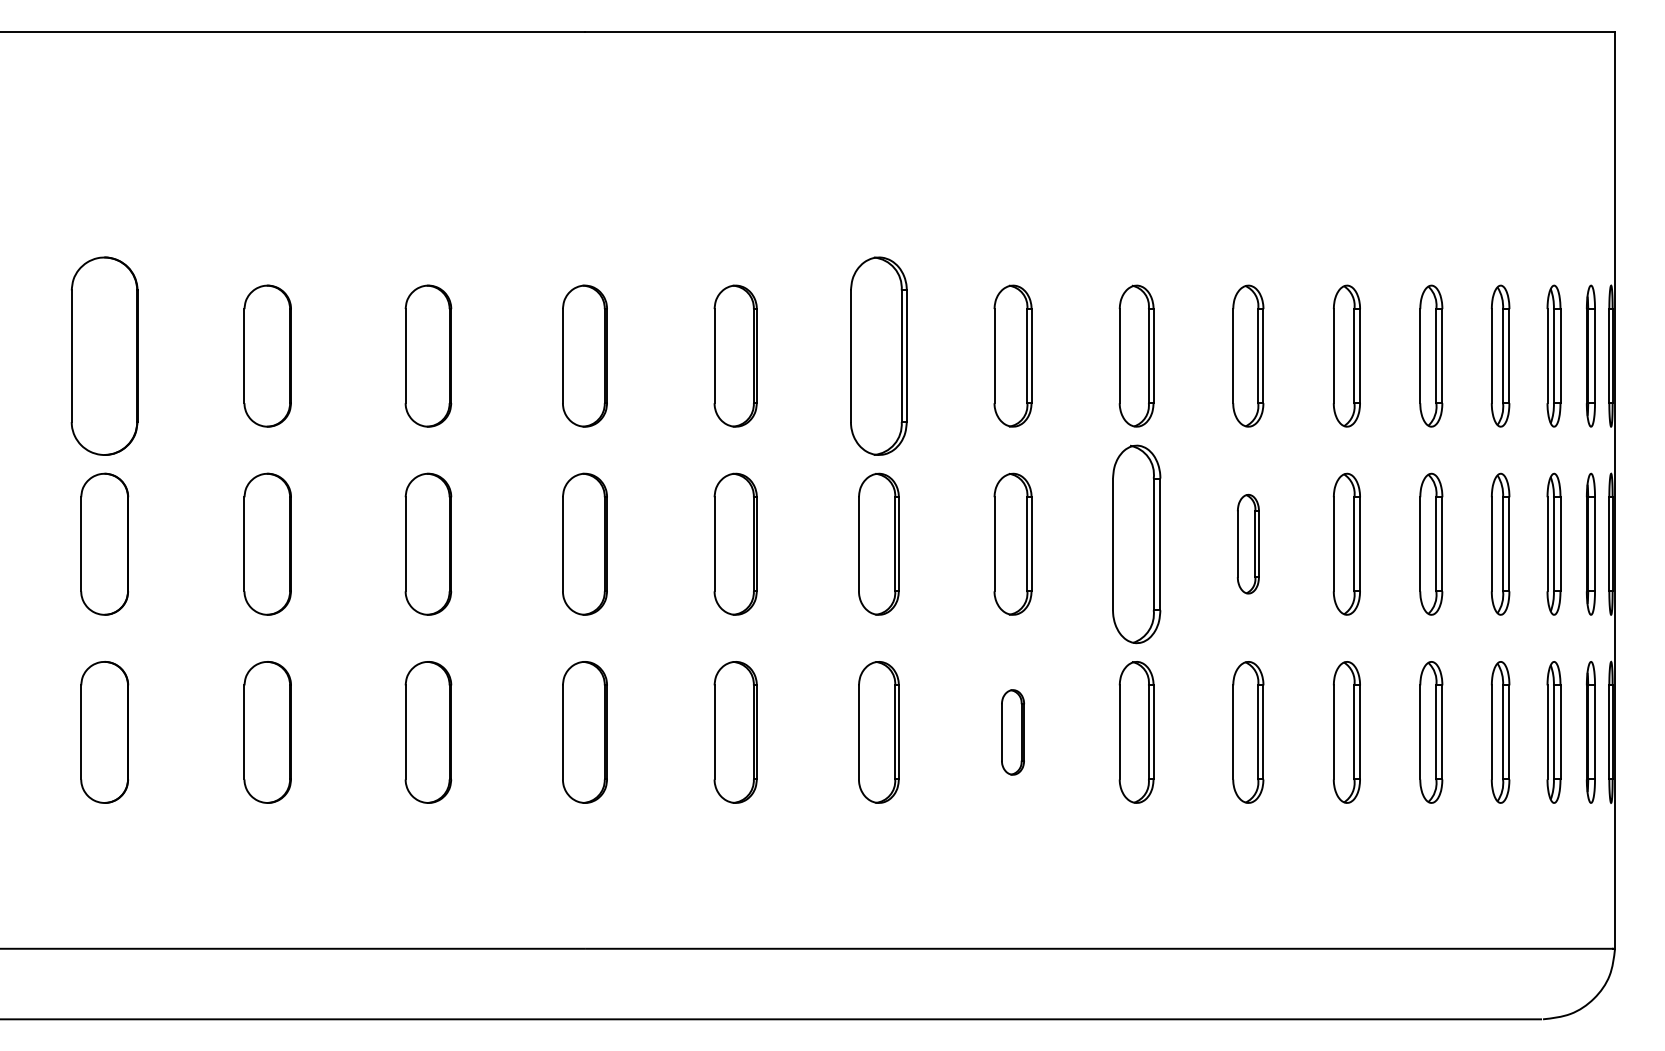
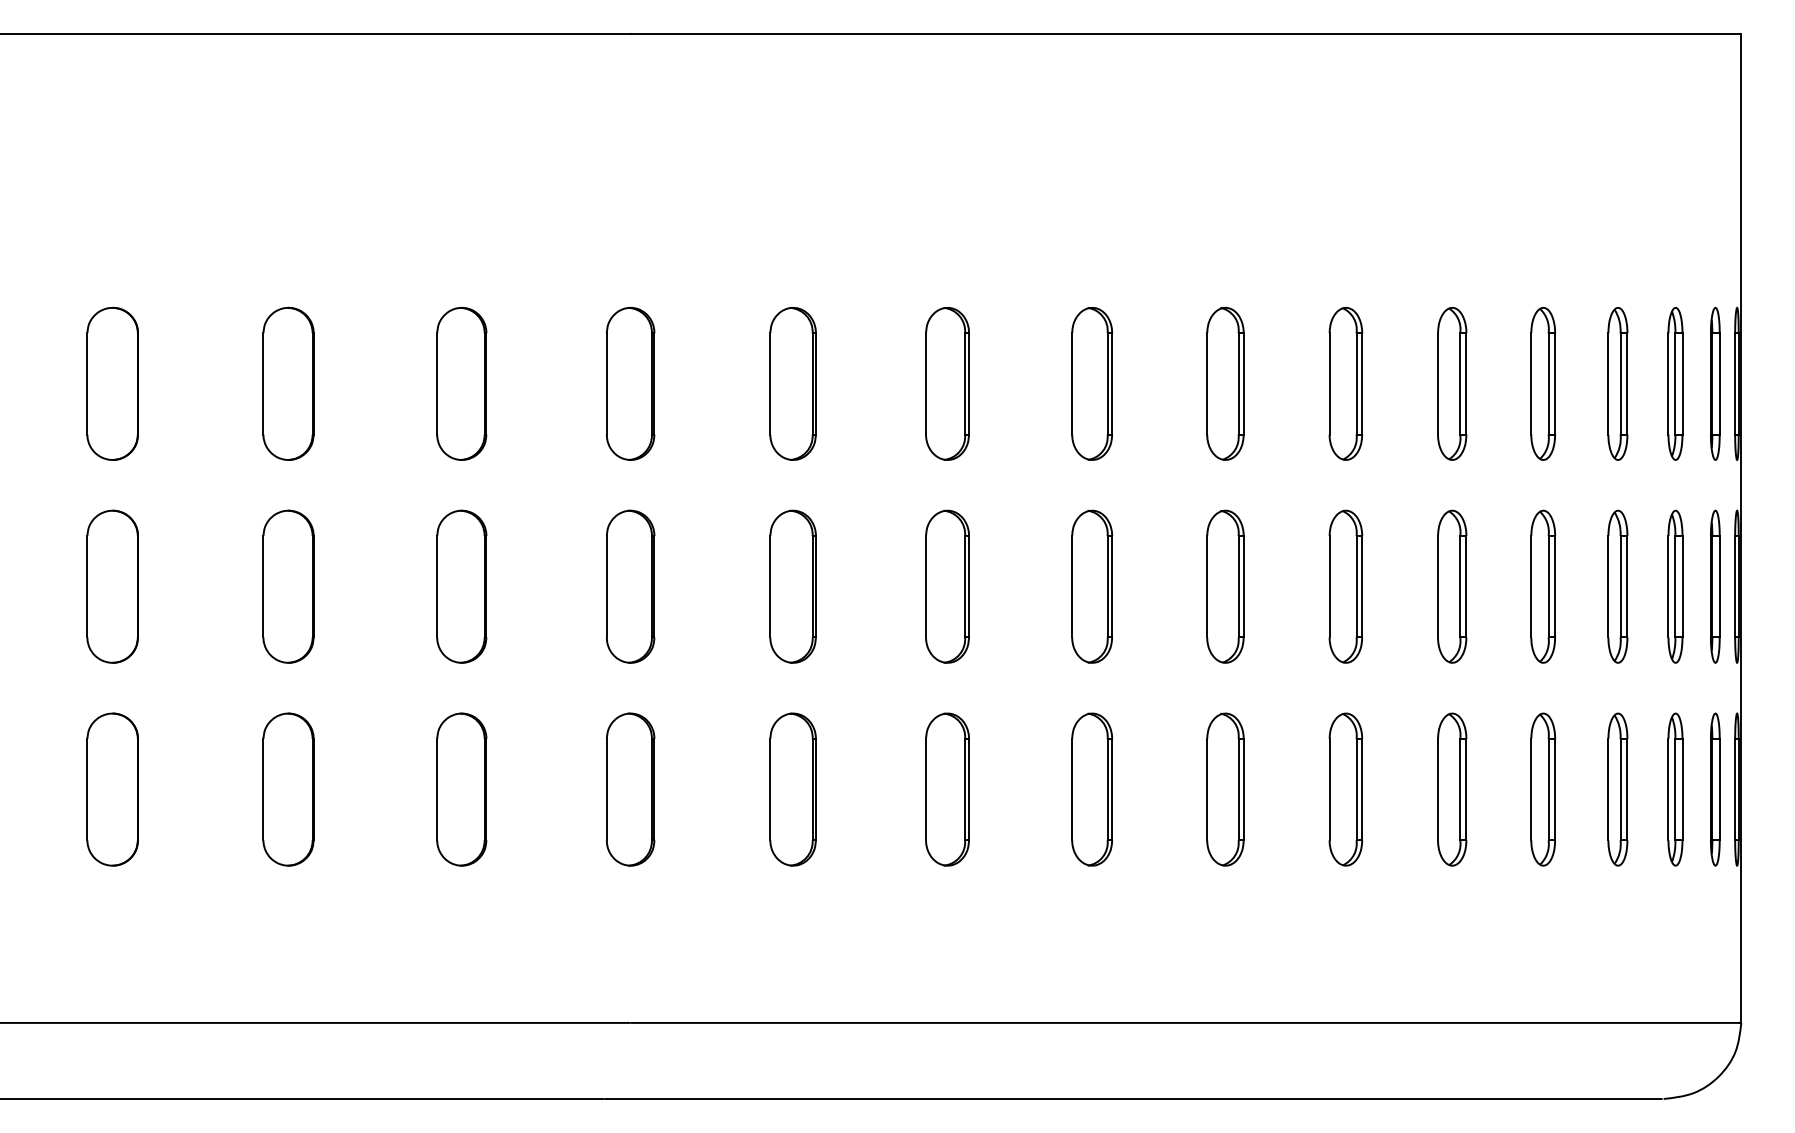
part: (104, 355) -> (112, 383), size x0.71
part: (878, 355) -> (947, 383), size x0.71
part: (1136, 543) -> (1225, 585), size x0.71
part: (1248, 543) -> (1346, 585), size x1.43
part: (1012, 732) -> (1091, 789), size x1.67

